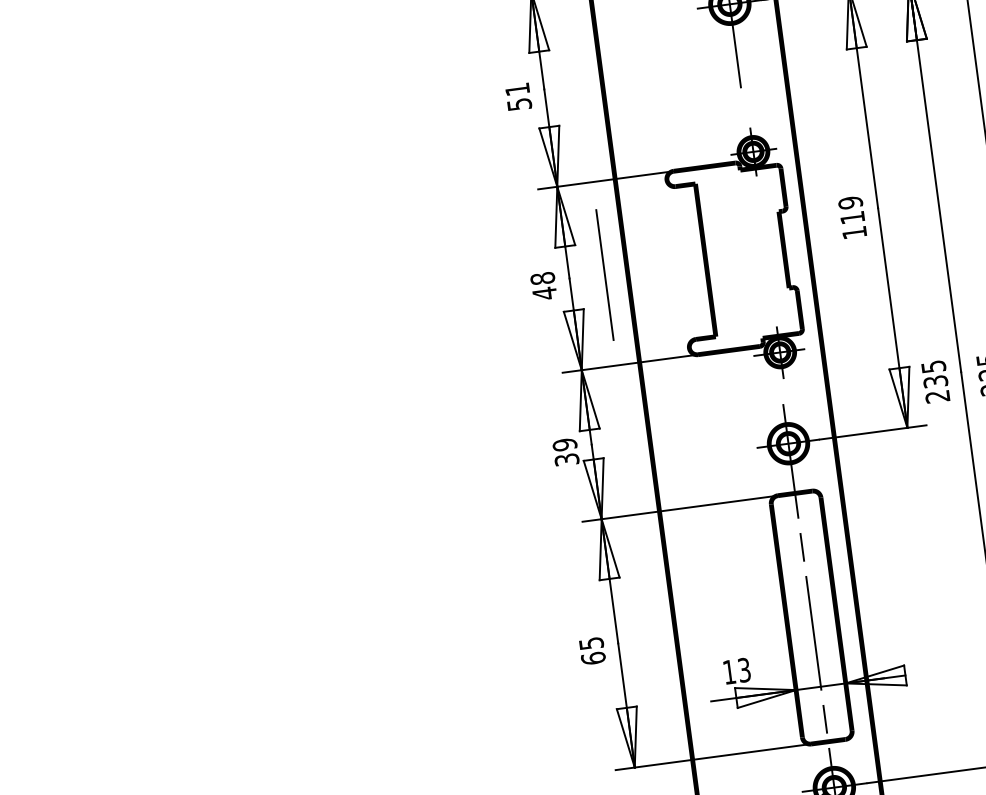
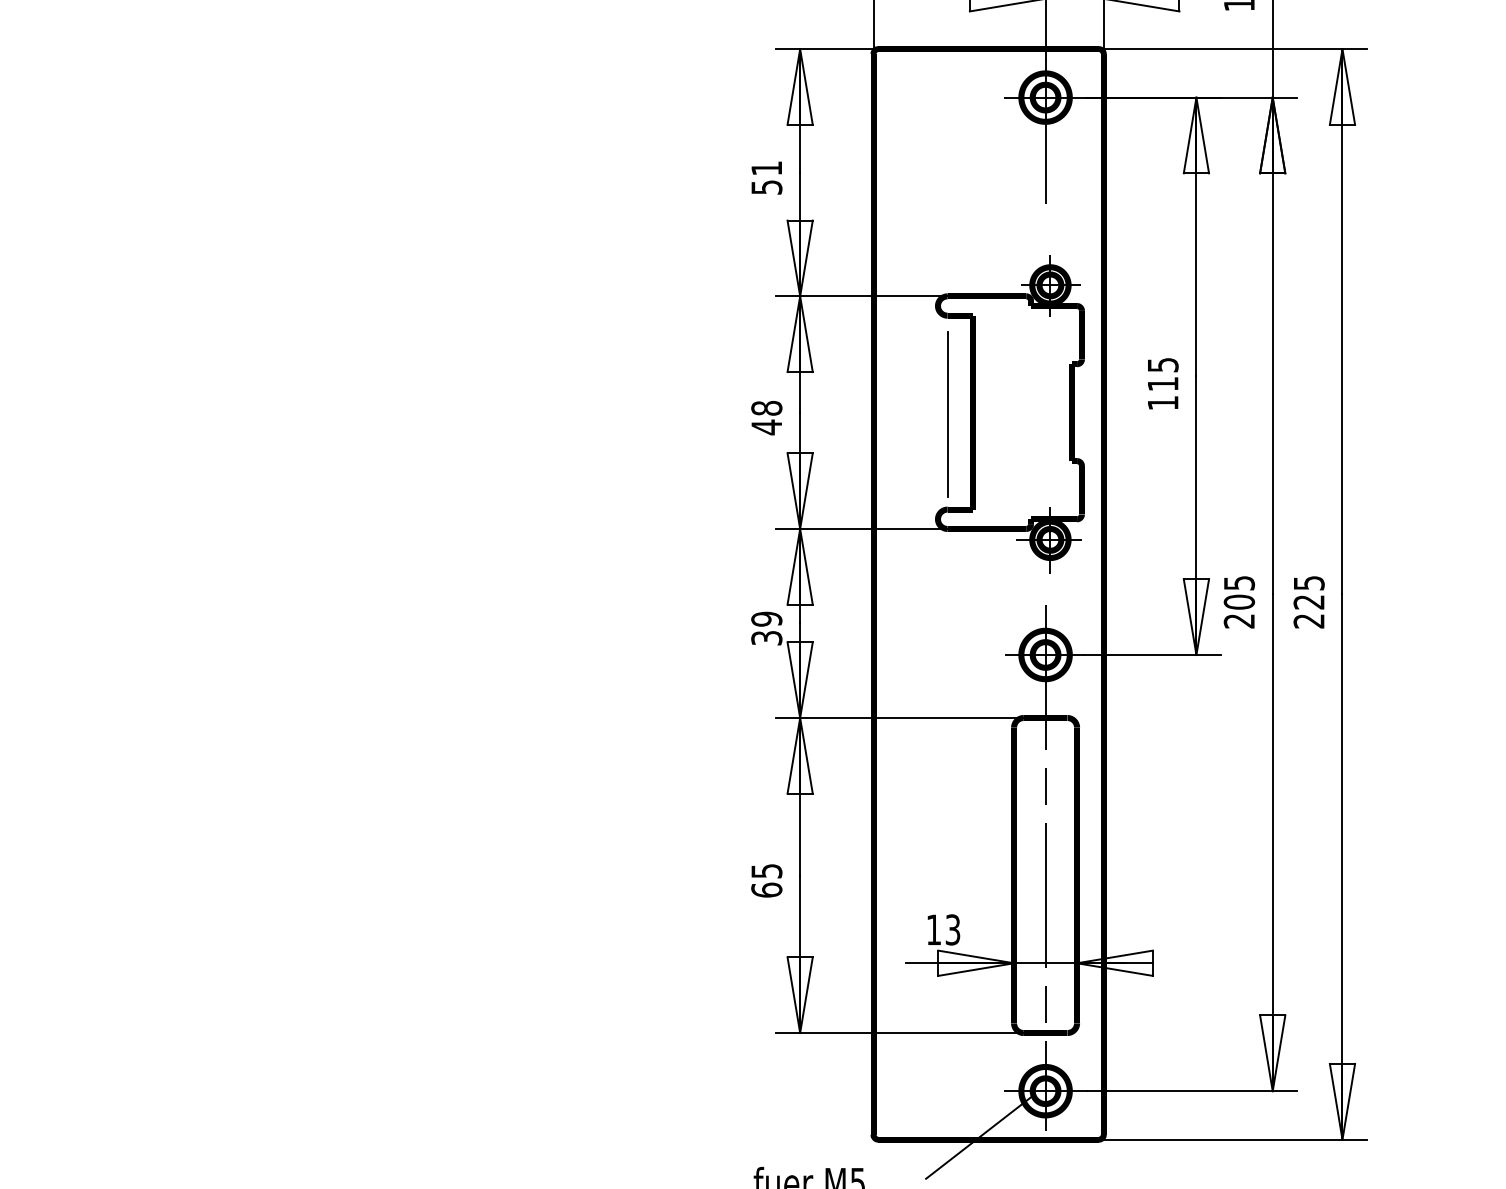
text: (850, 202) -> (1162, 364), 119 -> 115
line: (604, 275) -> (947, 414), moved
text: (935, 381) -> (1239, 601), 235 -> 205

